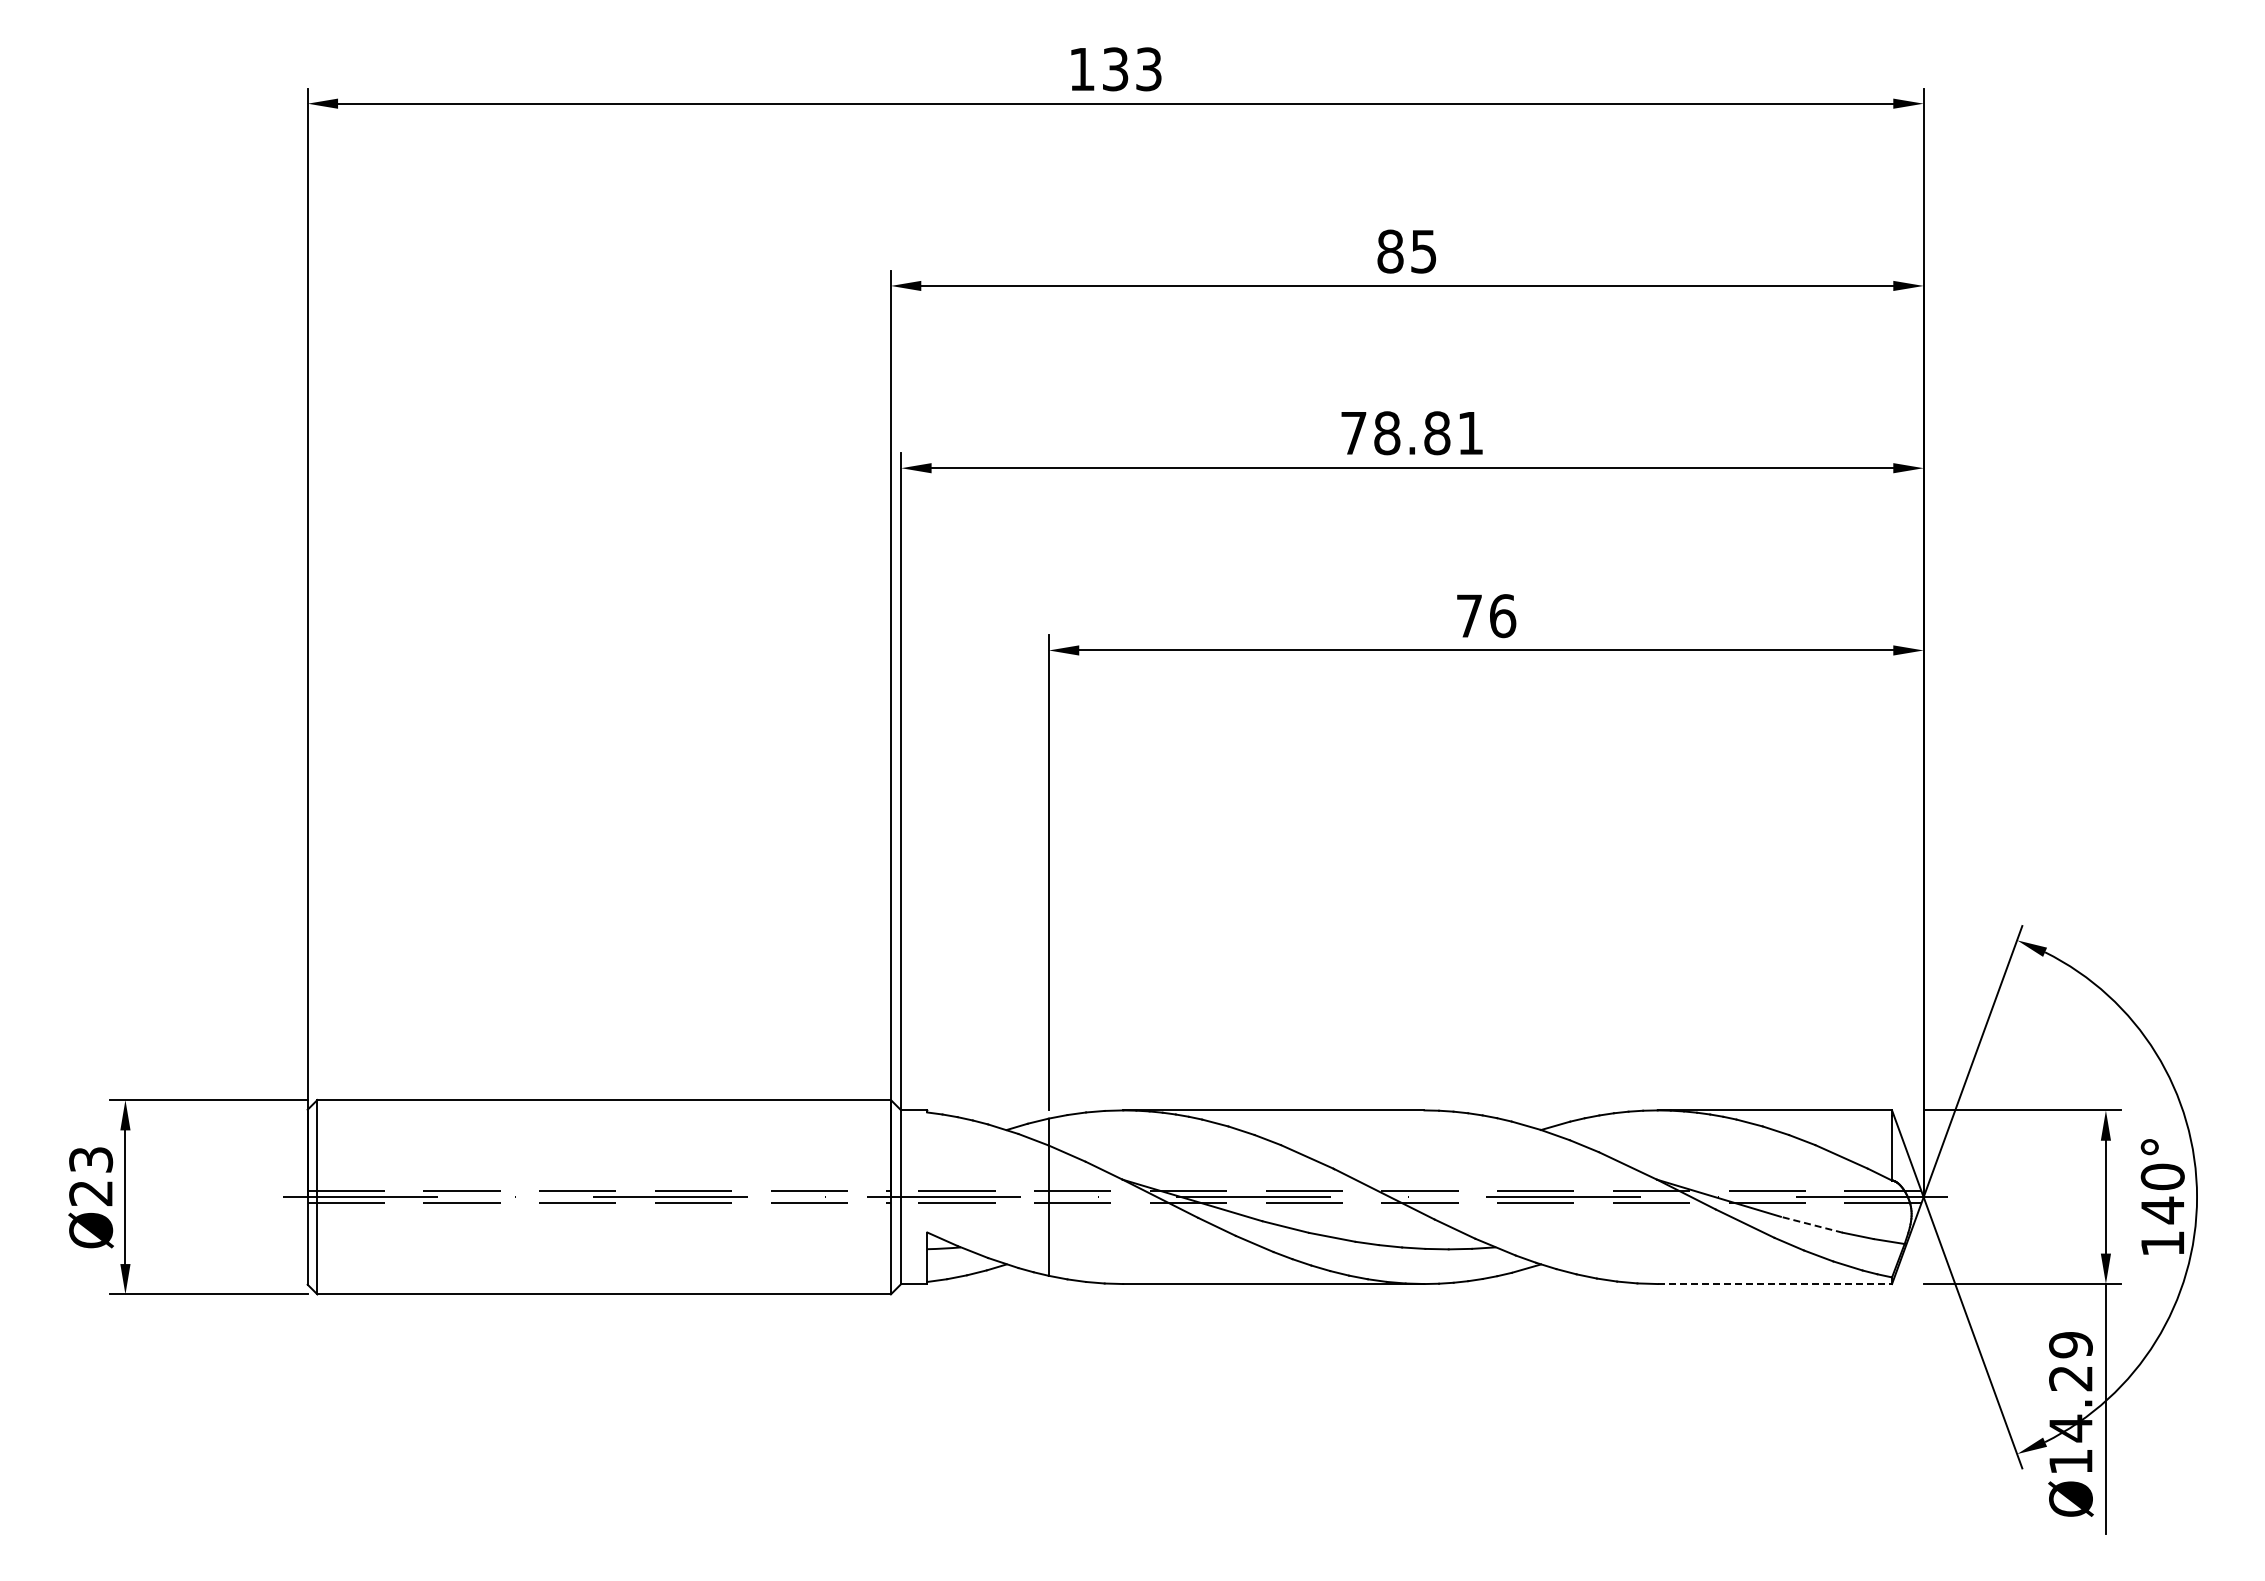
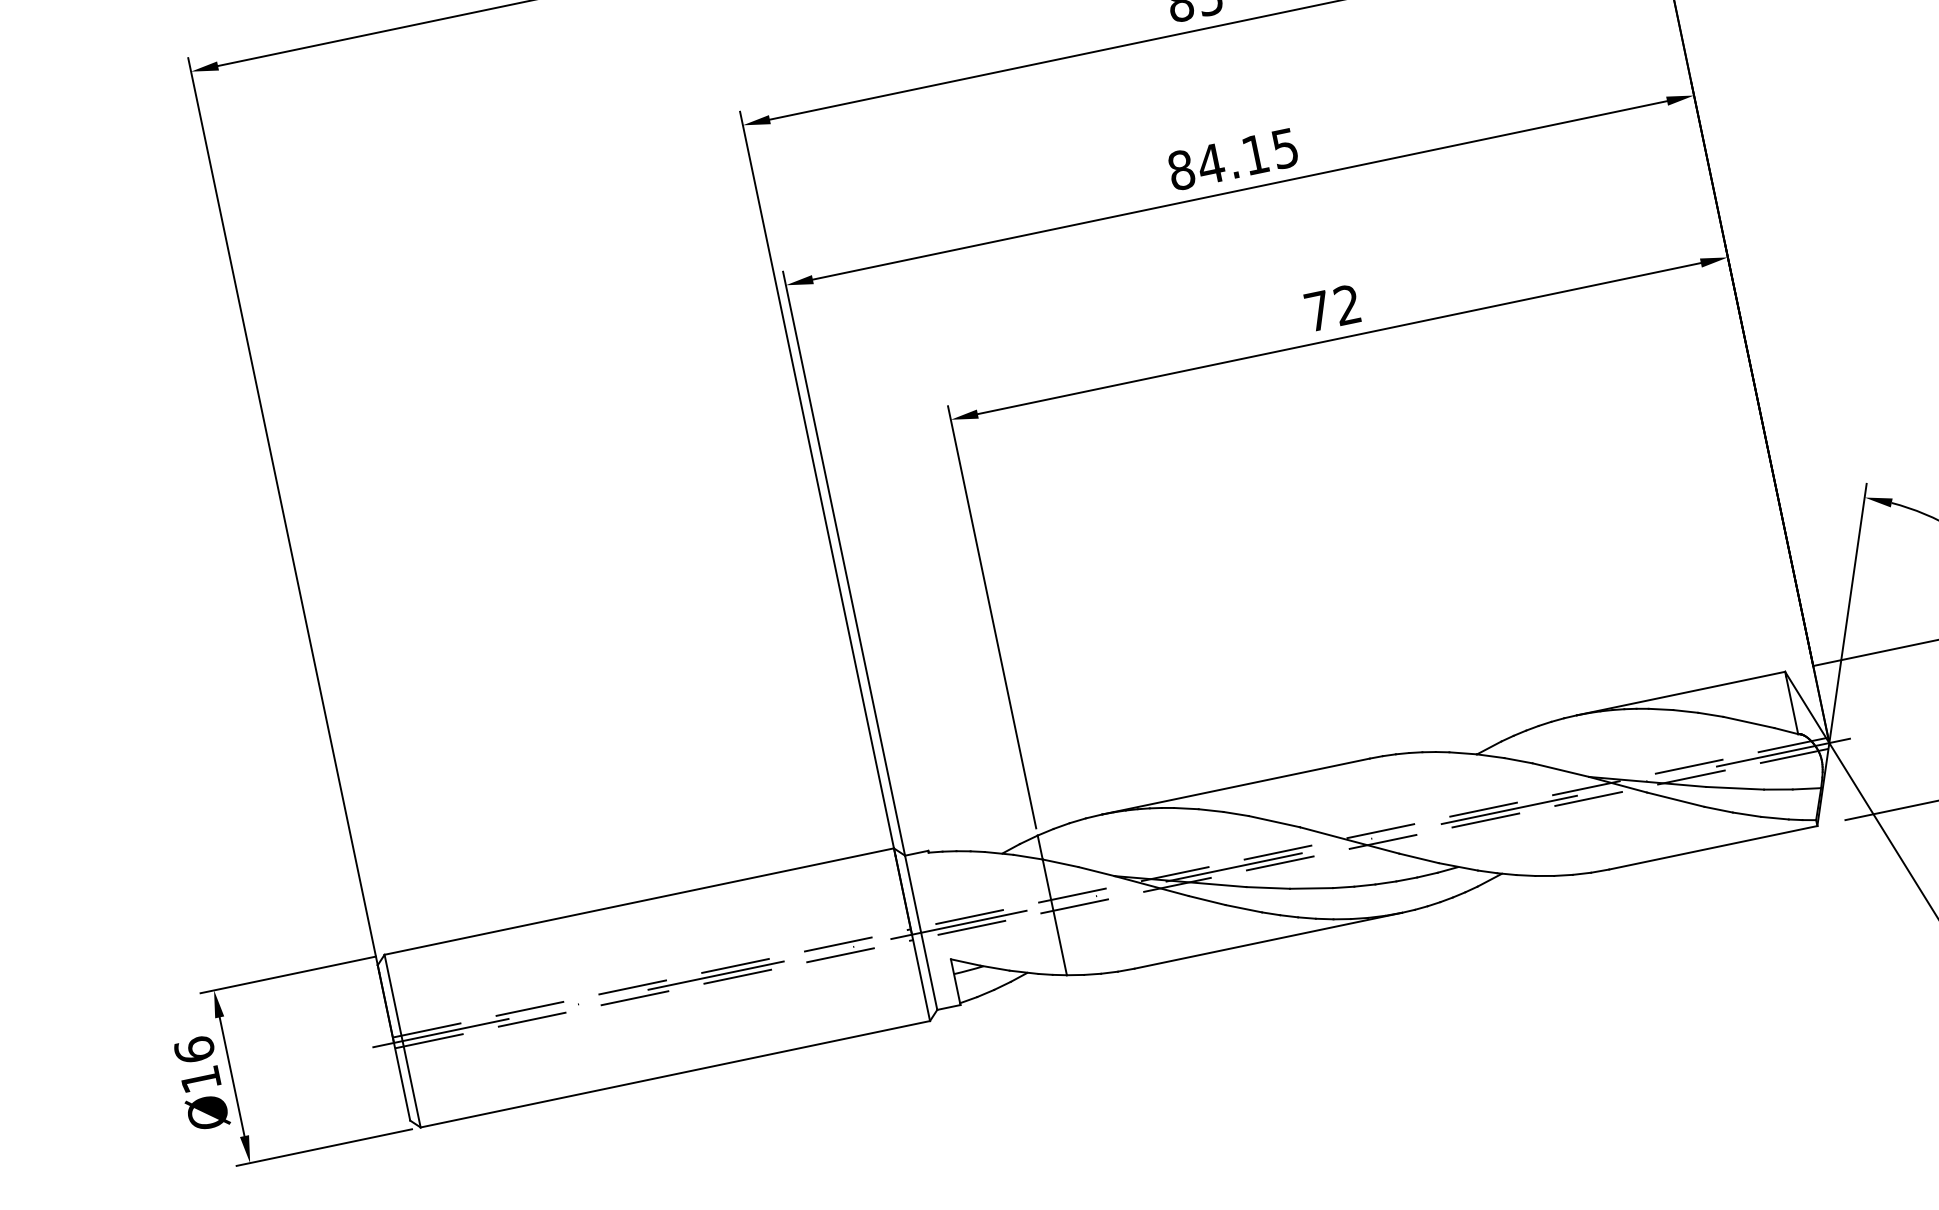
text: (1411, 433) -> (1232, 159), 78.81 -> 84.15
text: (1503, 616) -> (1348, 305), 76 -> 72
text: (91, 1176) -> (198, 1064), Ø23 -> Ø16
line: (1811, 1224) -> (1734, 788), dashed -> solid
line: (1775, 1284) -> (1713, 848), dashed -> solid

